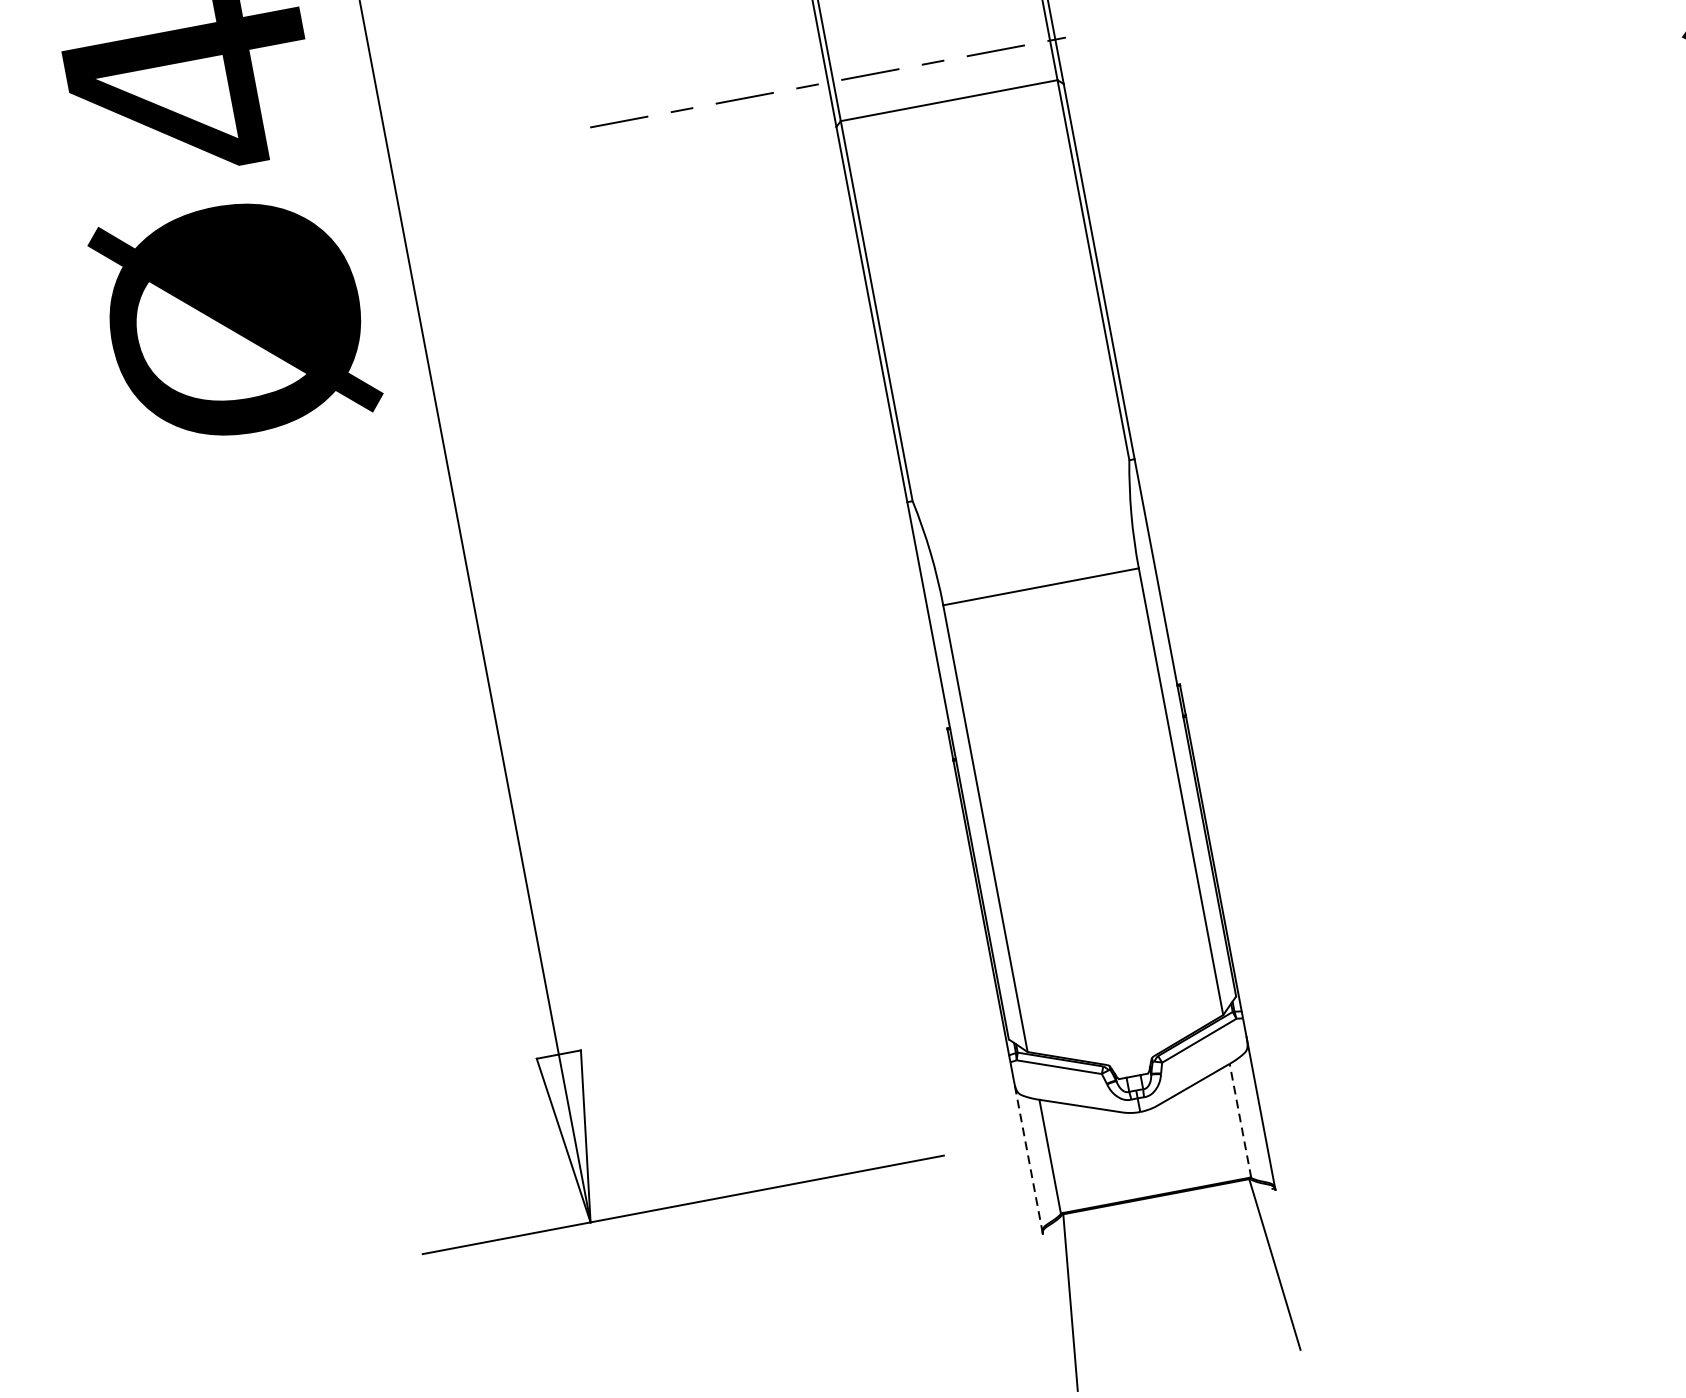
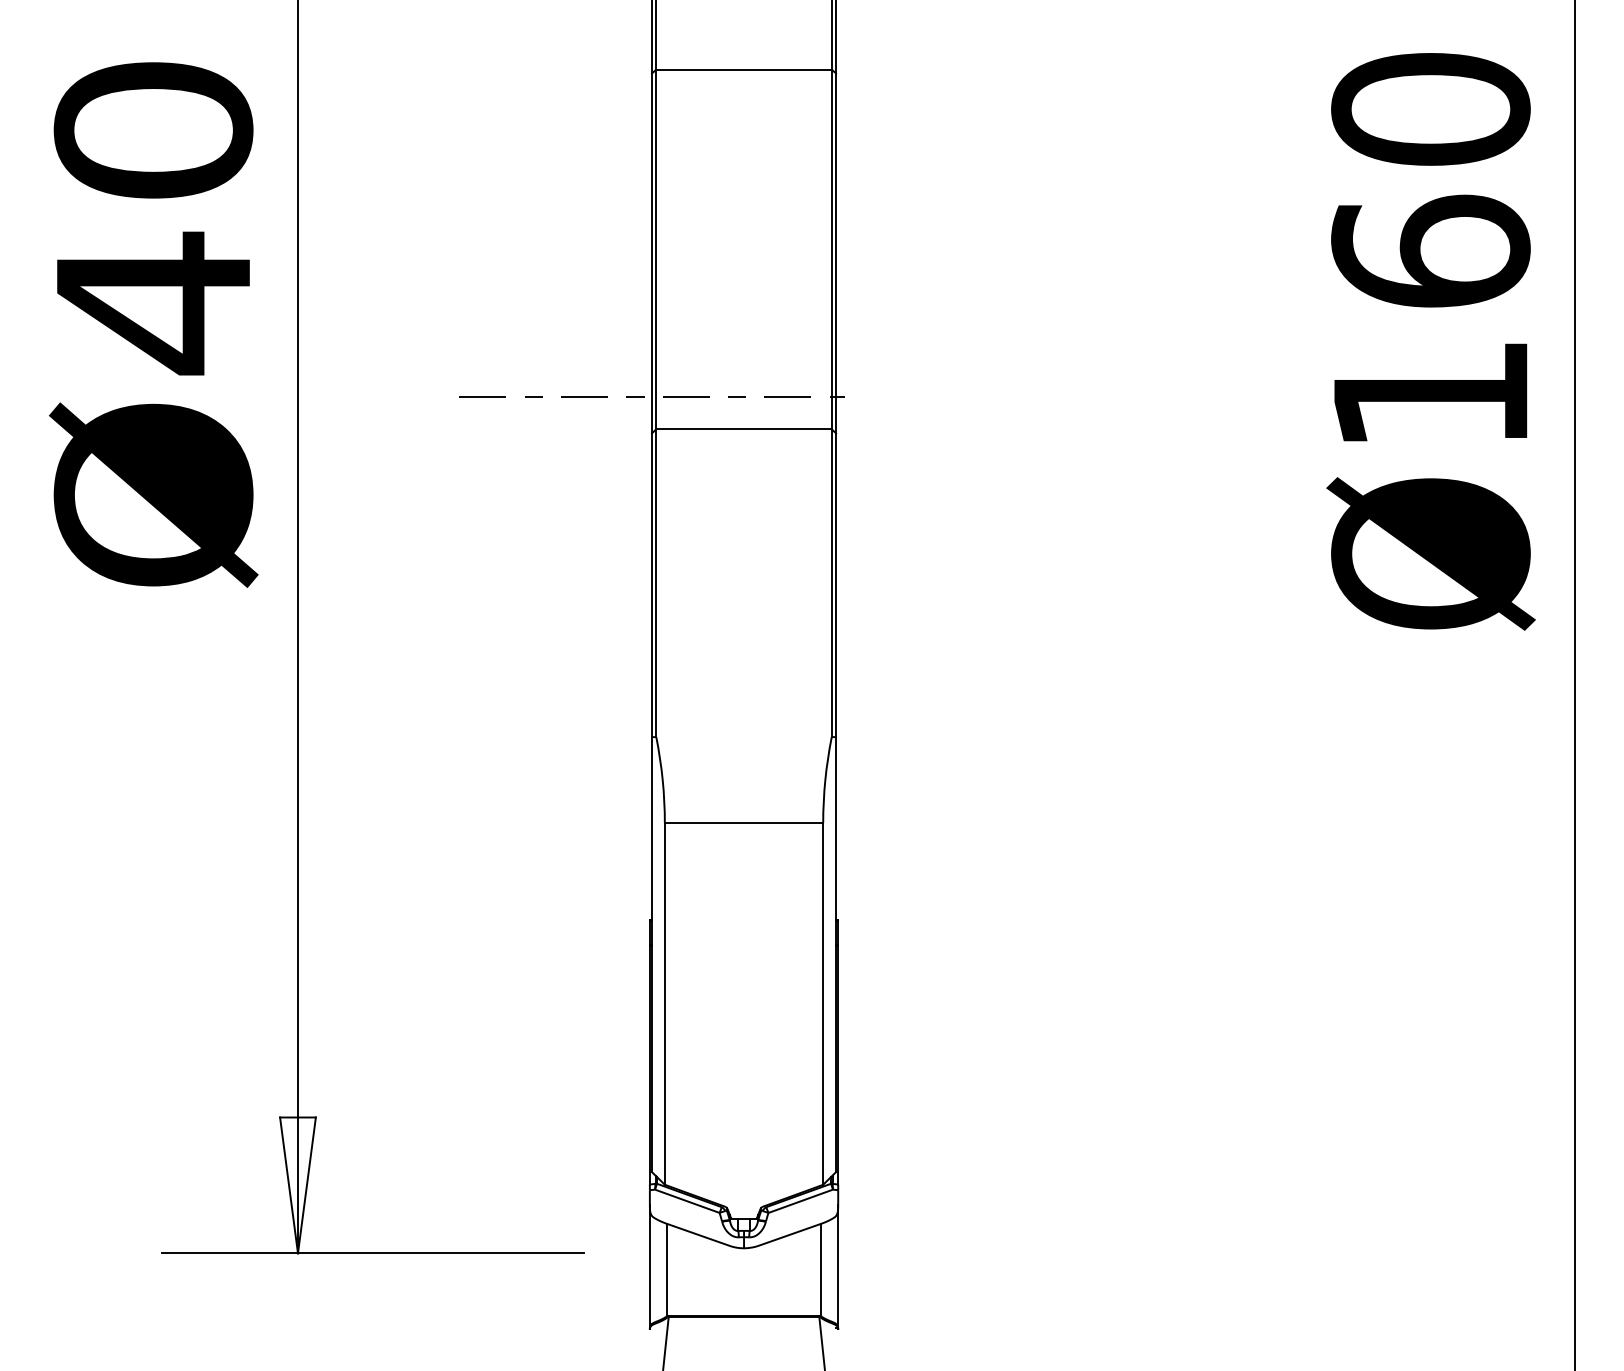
line: (1240, 1120) -> (821, 1269), dashed -> solid
line: (1028, 1157) -> (649, 1267), dashed -> solid

